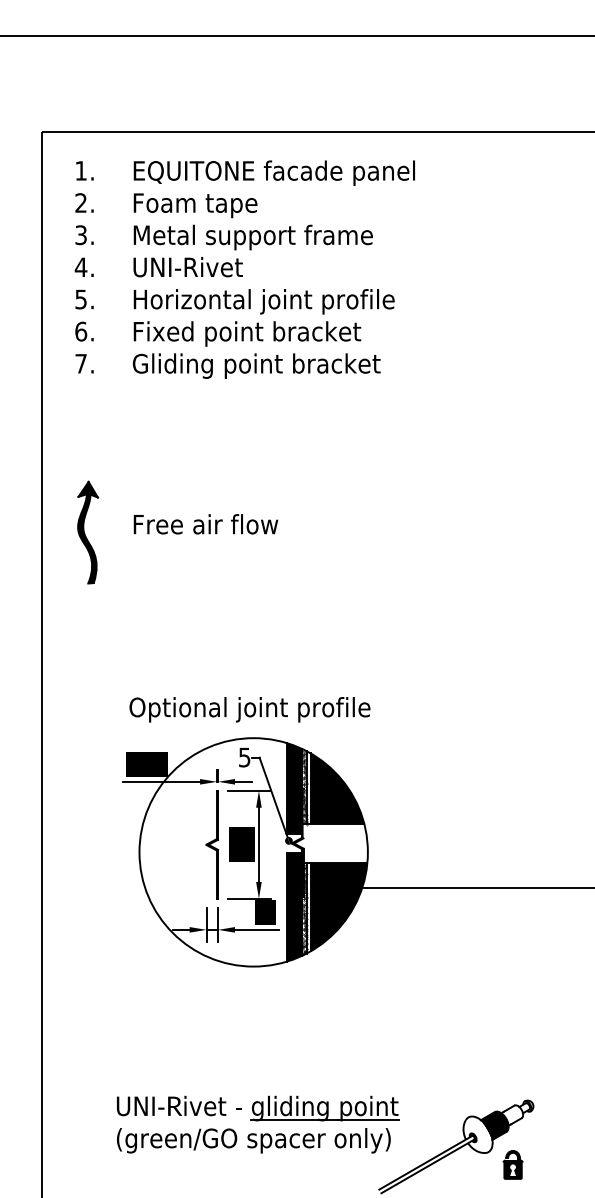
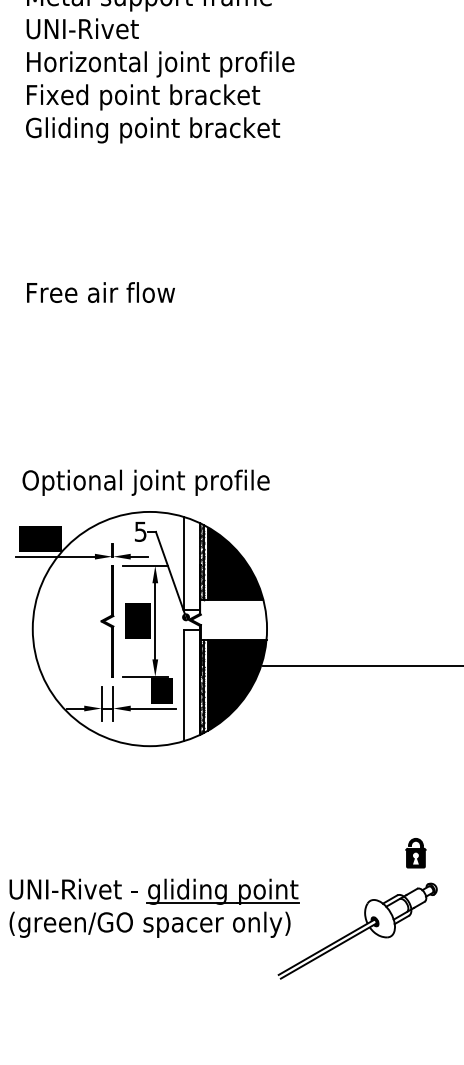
fill: (294, 788) -> (191, 563), removed
fill: (294, 907) -> (191, 685), removed
fill: (494, 1125) -> (396, 909), removed
part: (512, 1164) -> (415, 852), moved

